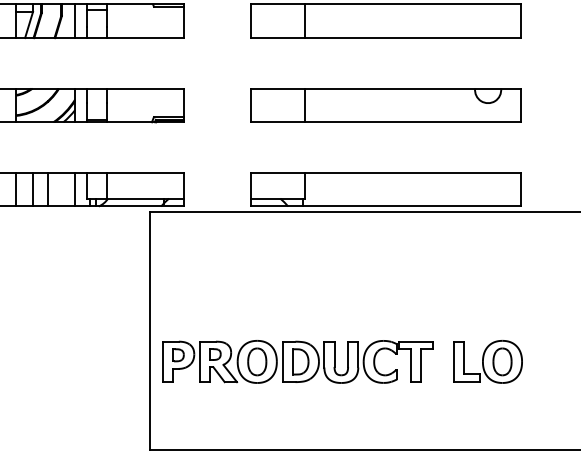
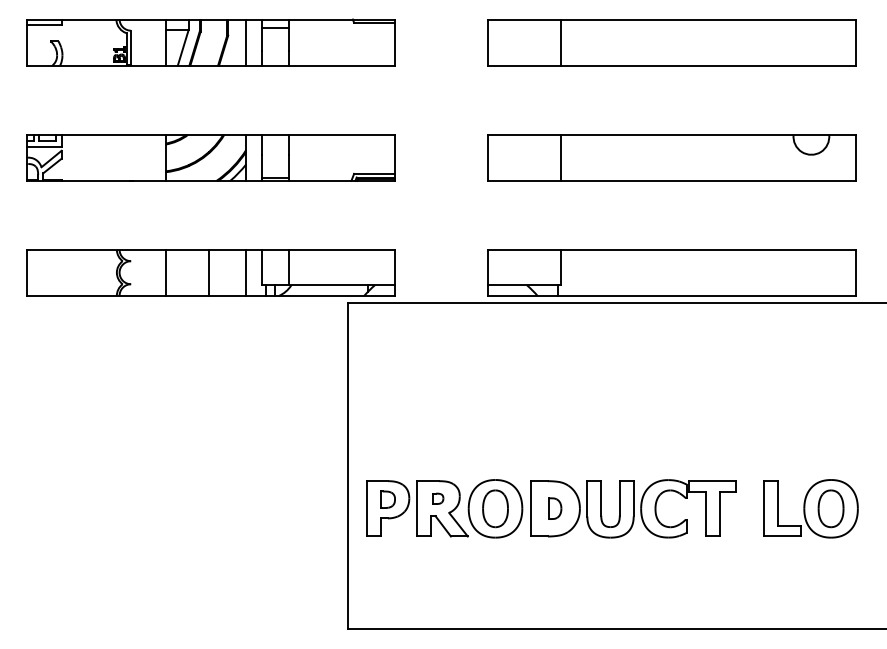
line: (32, 189) -> (188, 273), removed
part: (215, 354) -> (438, 498), size x0.7
part: (300, 361) -> (554, 508), size x0.6

